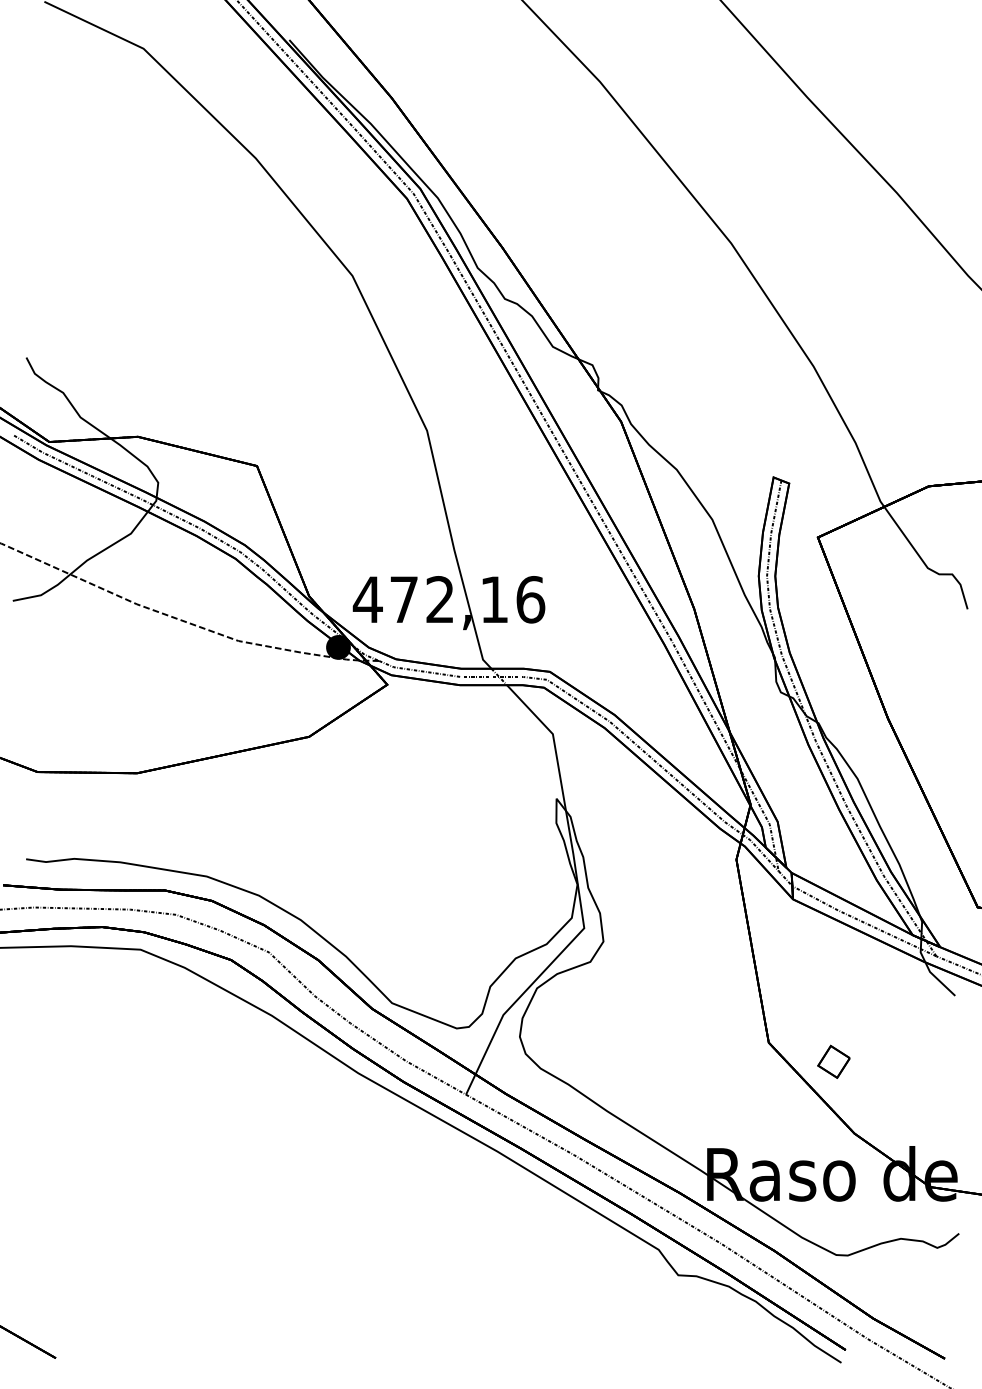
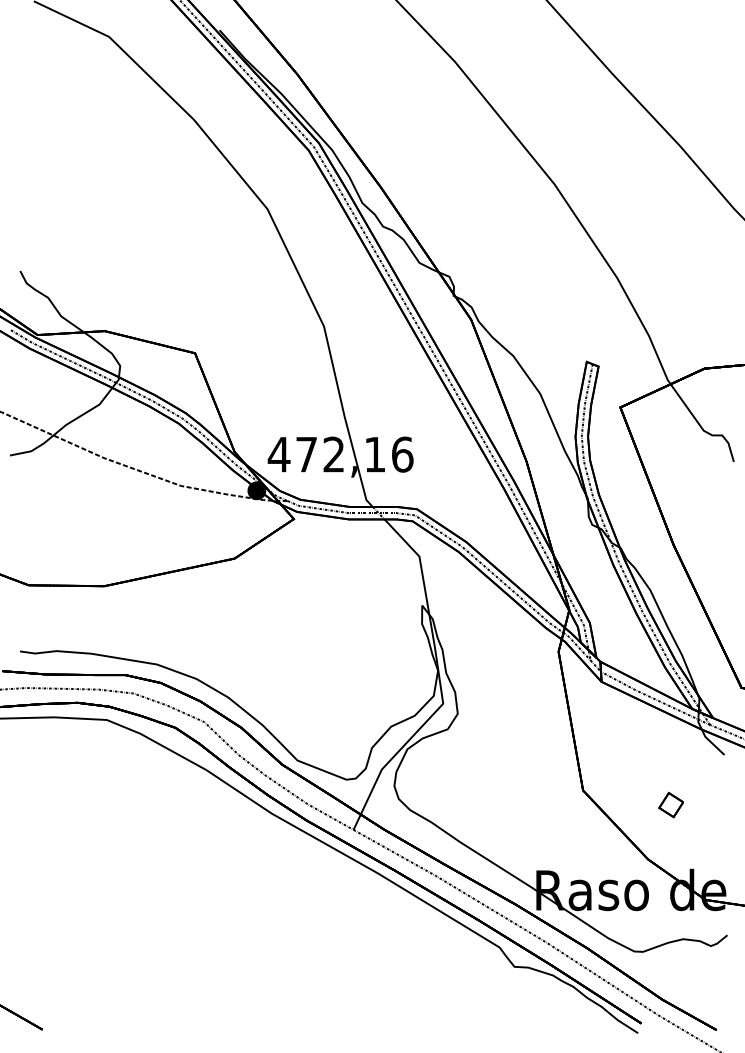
part: (833, 1061) -> (670, 804), moved

